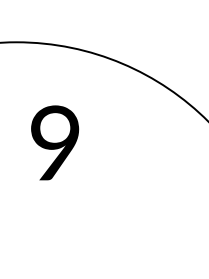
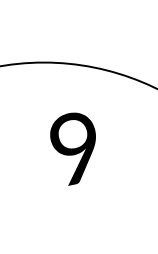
text: (55, 142) -> (75, 147), moved

